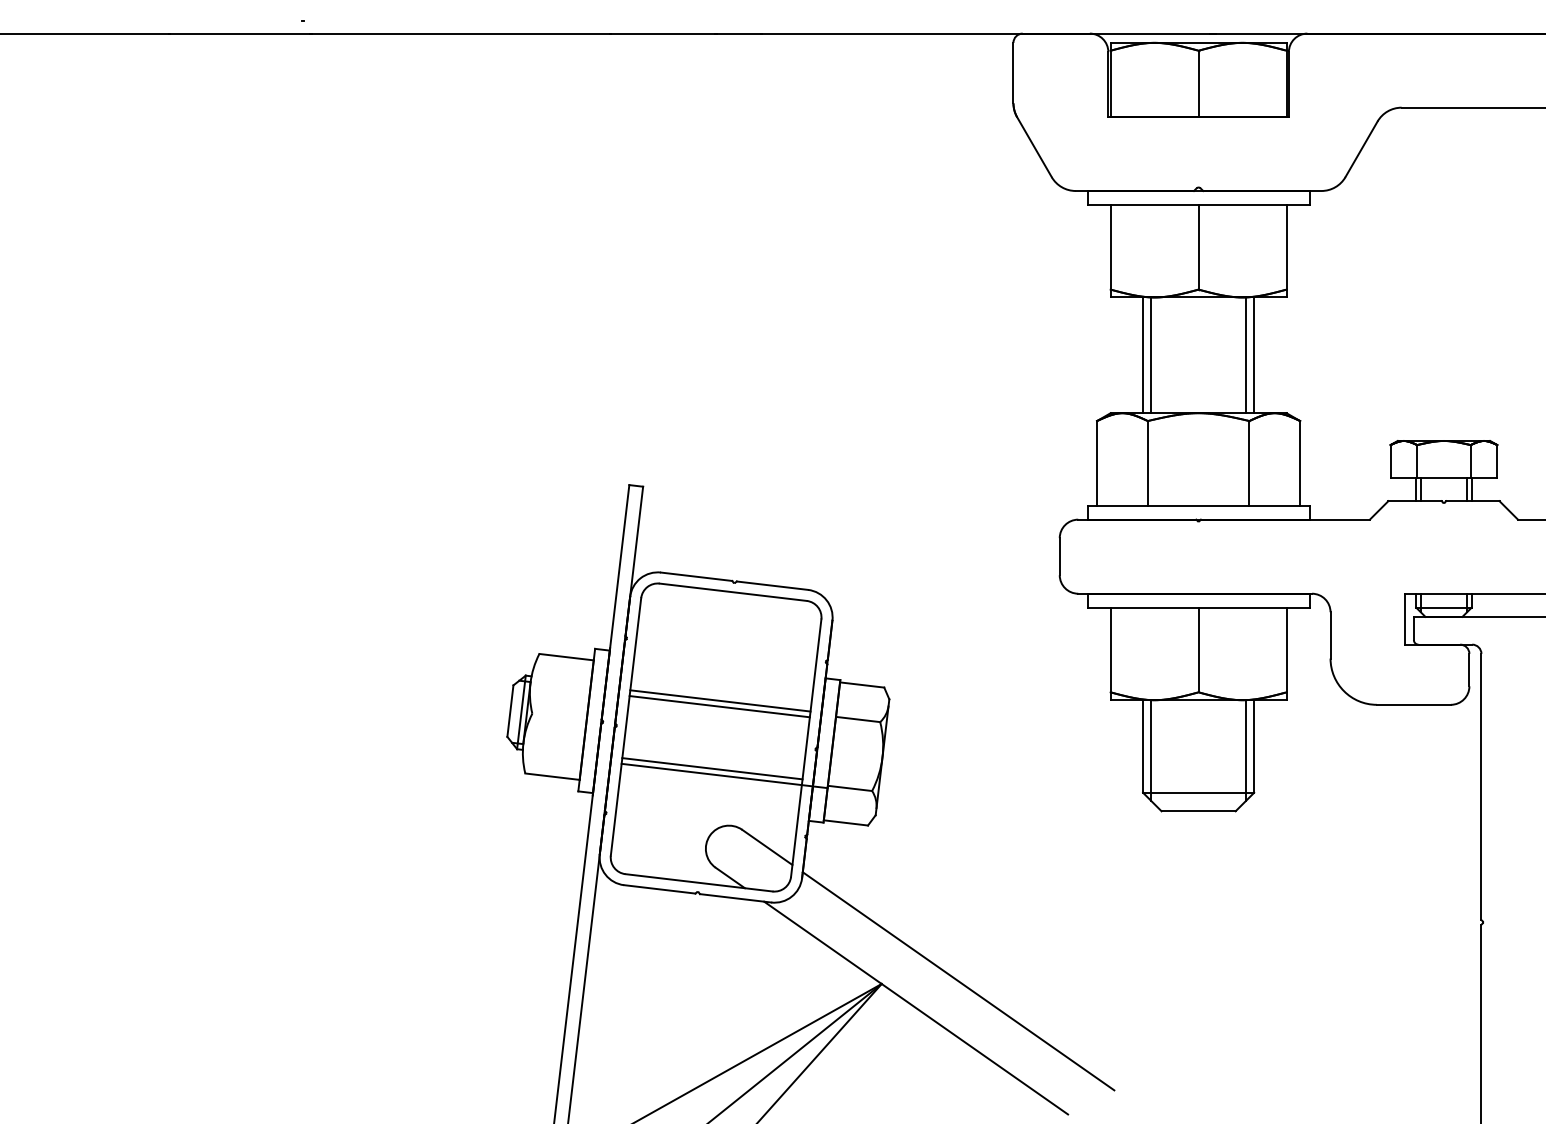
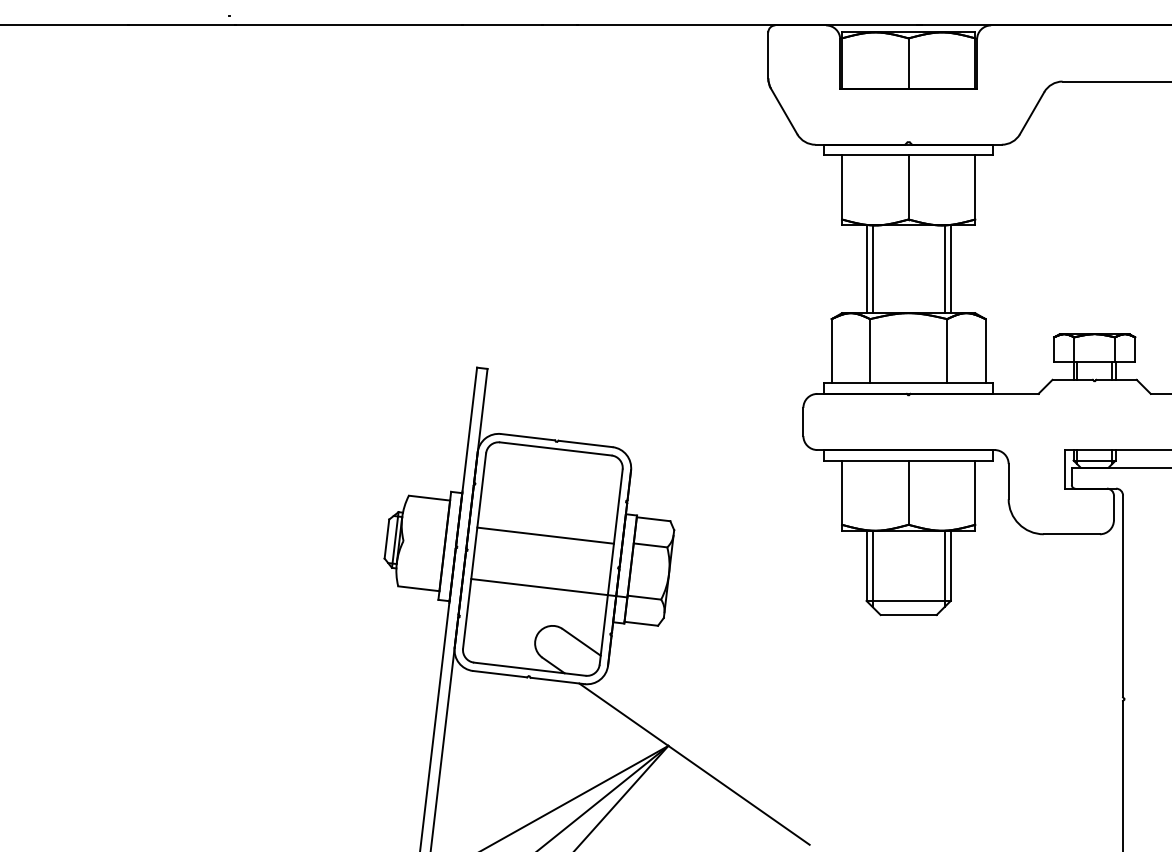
line: (720, 700) -> (546, 530), removed
line: (712, 768) -> (540, 582), removed
line: (958, 981) -> (726, 744), removed

